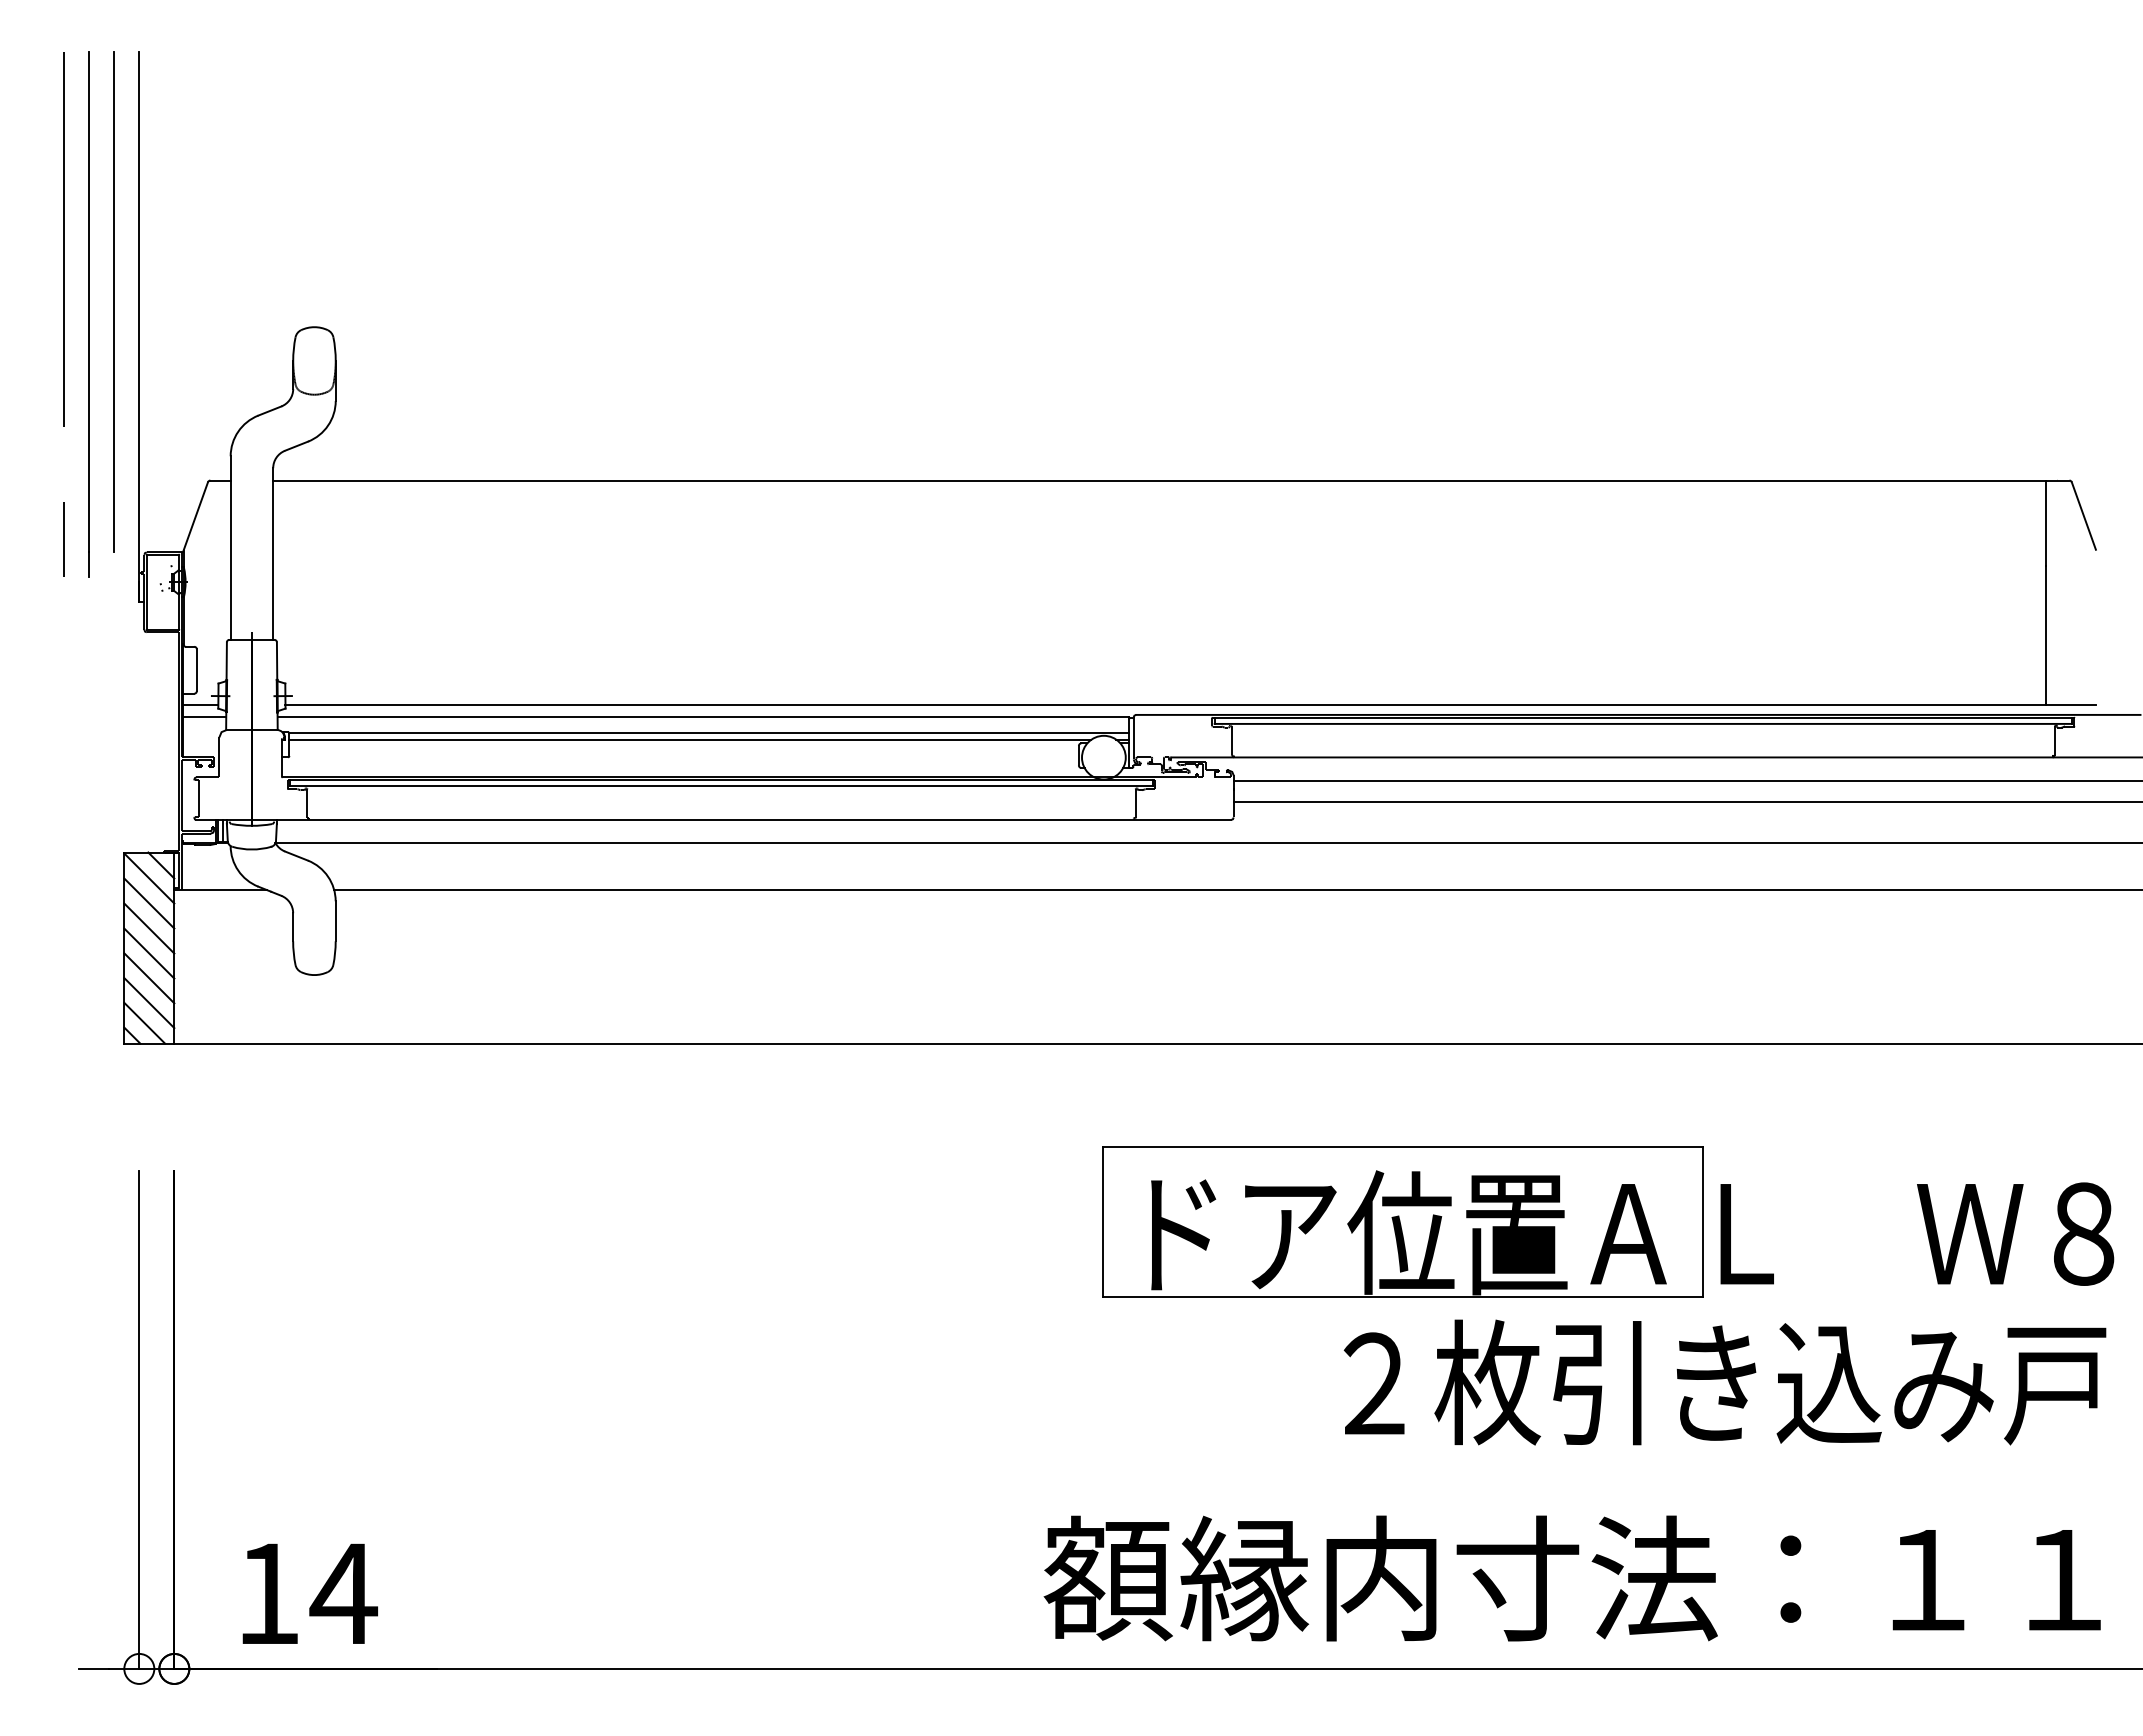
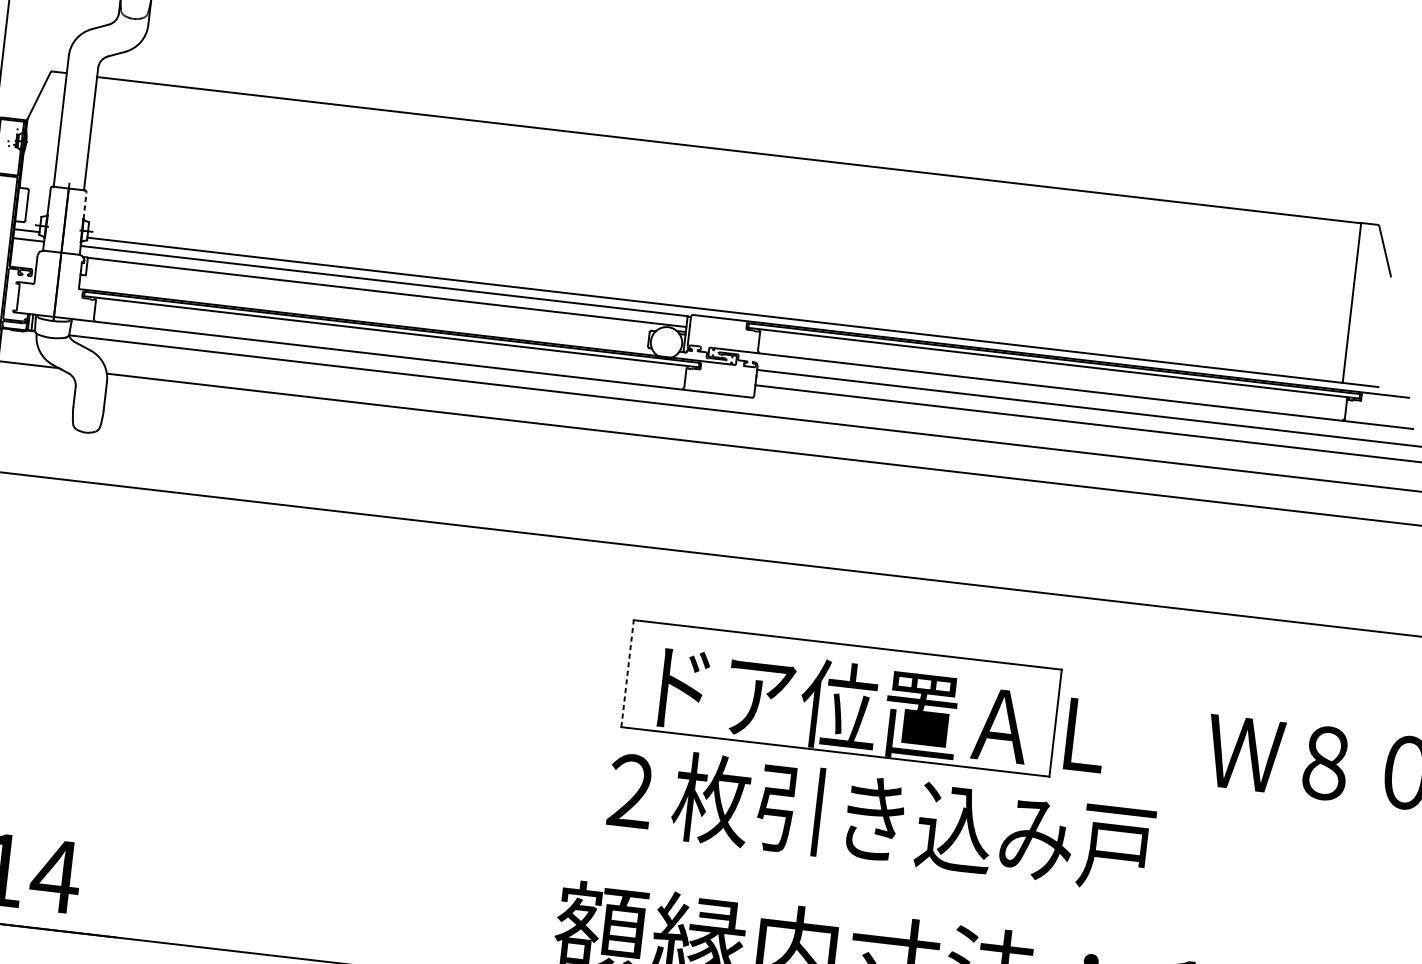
line: (277, 661) -> (85, 206), solid -> dashed
line: (690, 739) -> (373, 295), removed
line: (1102, 1221) -> (627, 673), solid -> dashed
text: (1724, 1382) -> (880, 818), moved

